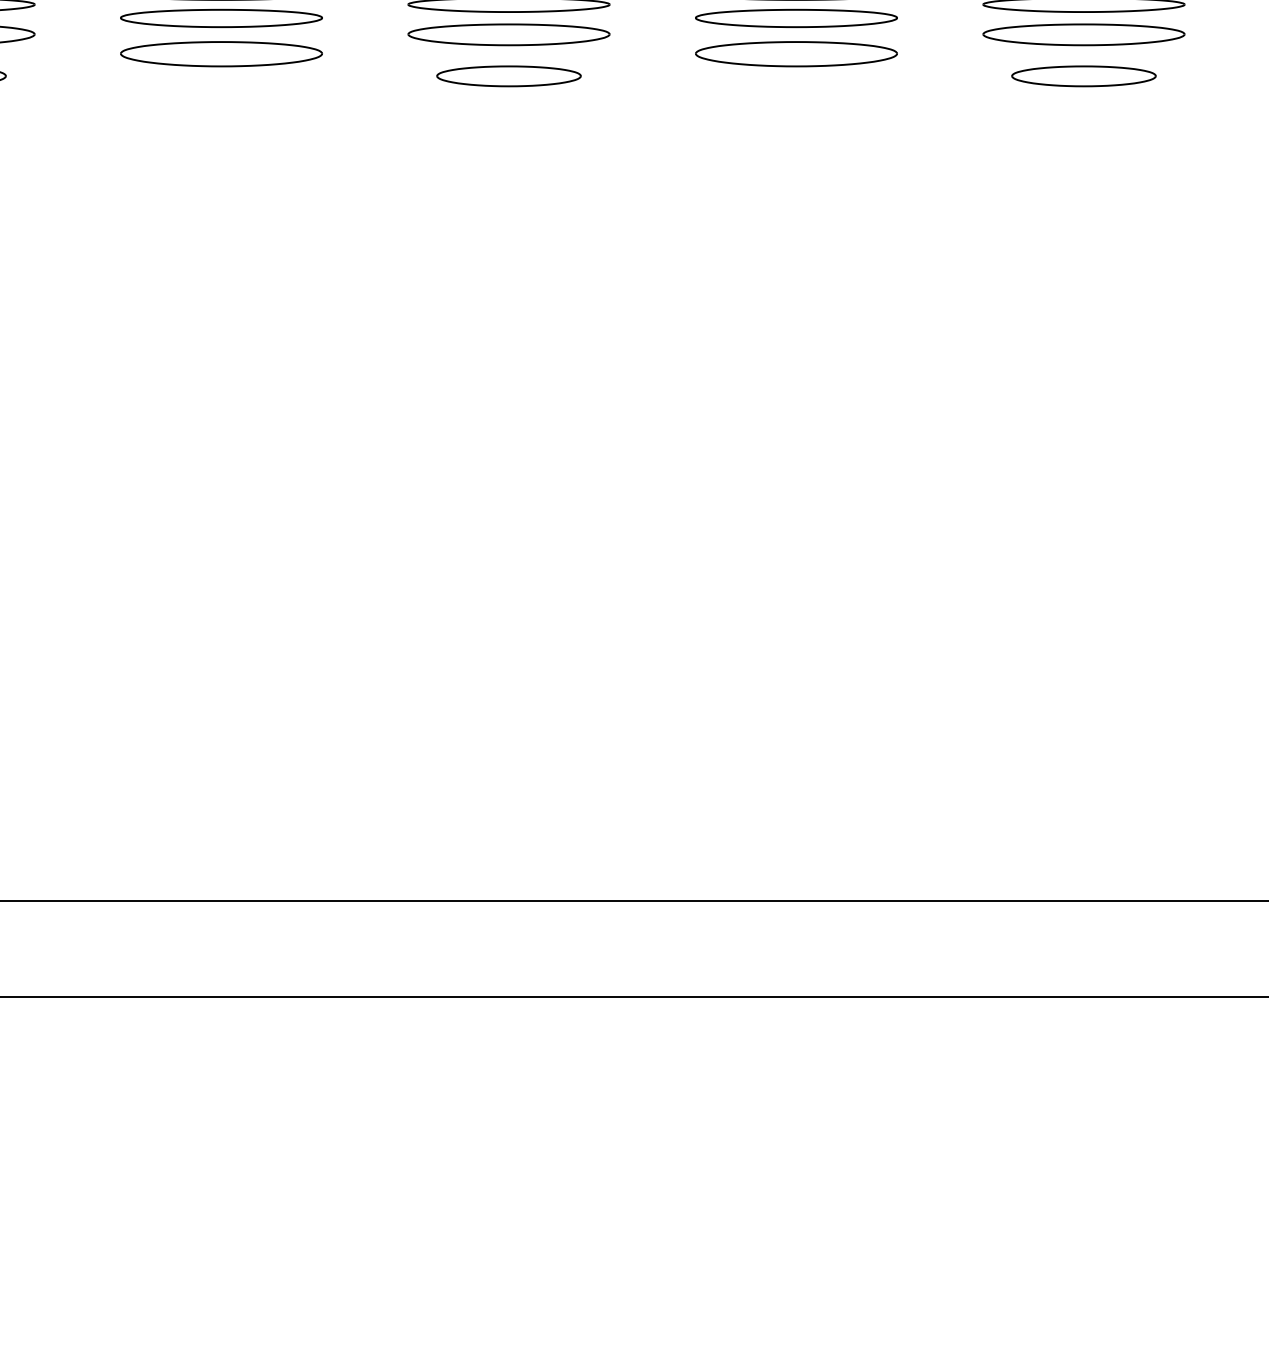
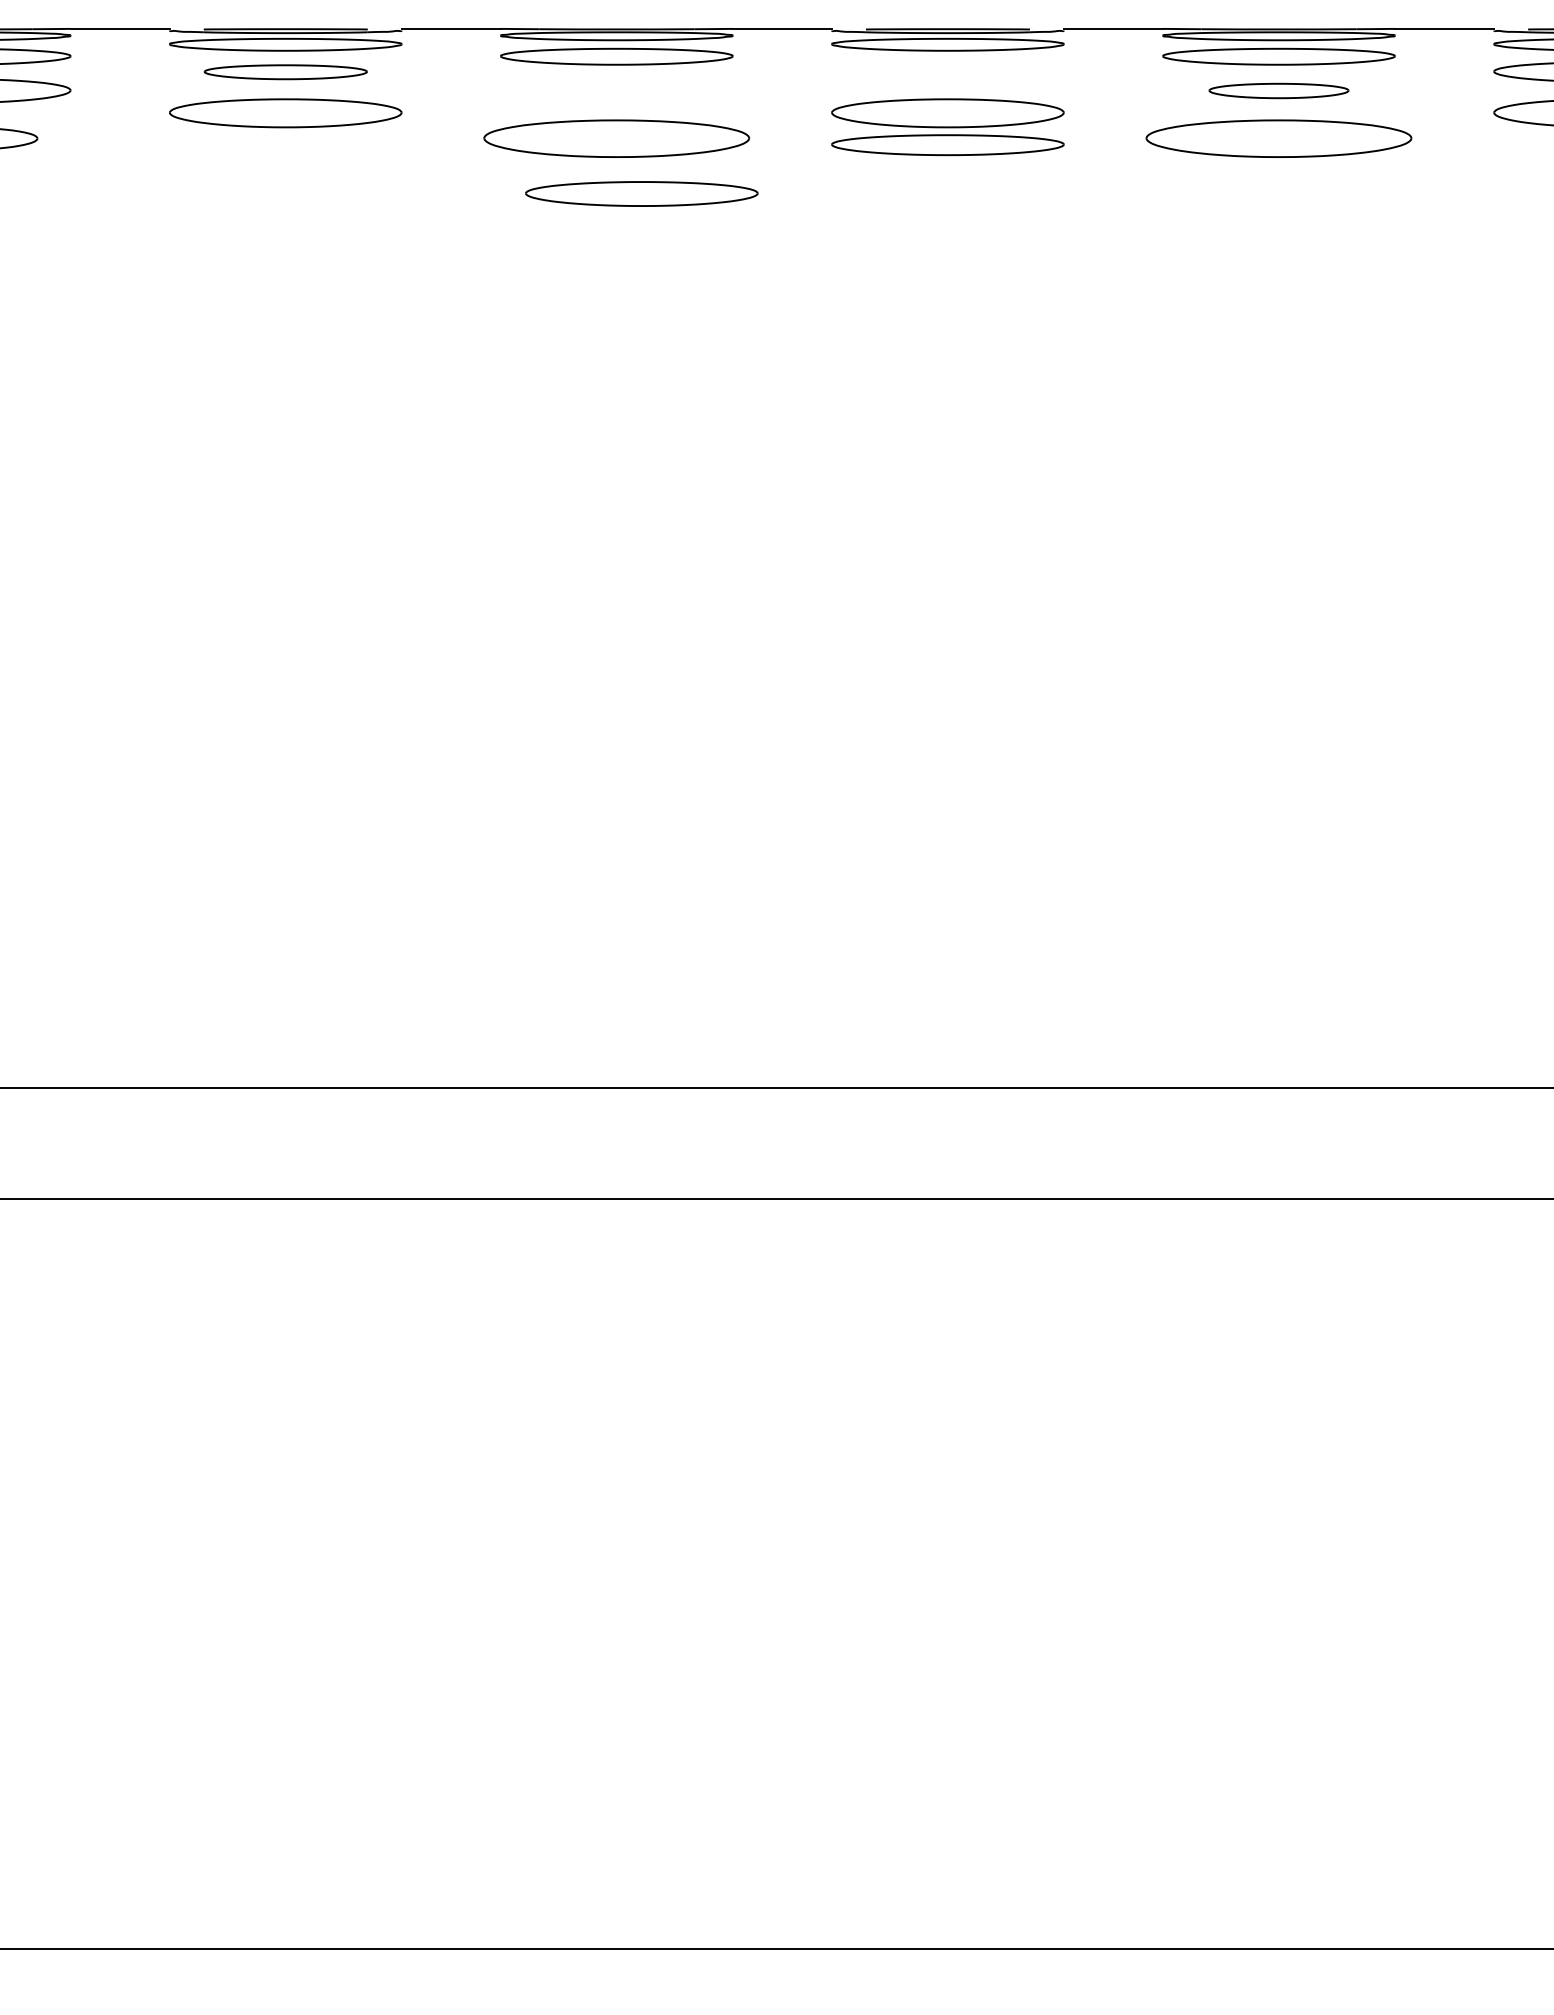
part: (221, 18) -> (285, 72), size x0.7
part: (796, 18) -> (947, 145), moved
part: (508, 34) -> (641, 193), moved
part: (1083, 34) -> (1278, 90), size x0.6
part: (508, 76) -> (616, 138), size x1.6
part: (1083, 76) -> (1278, 138), size x1.6

